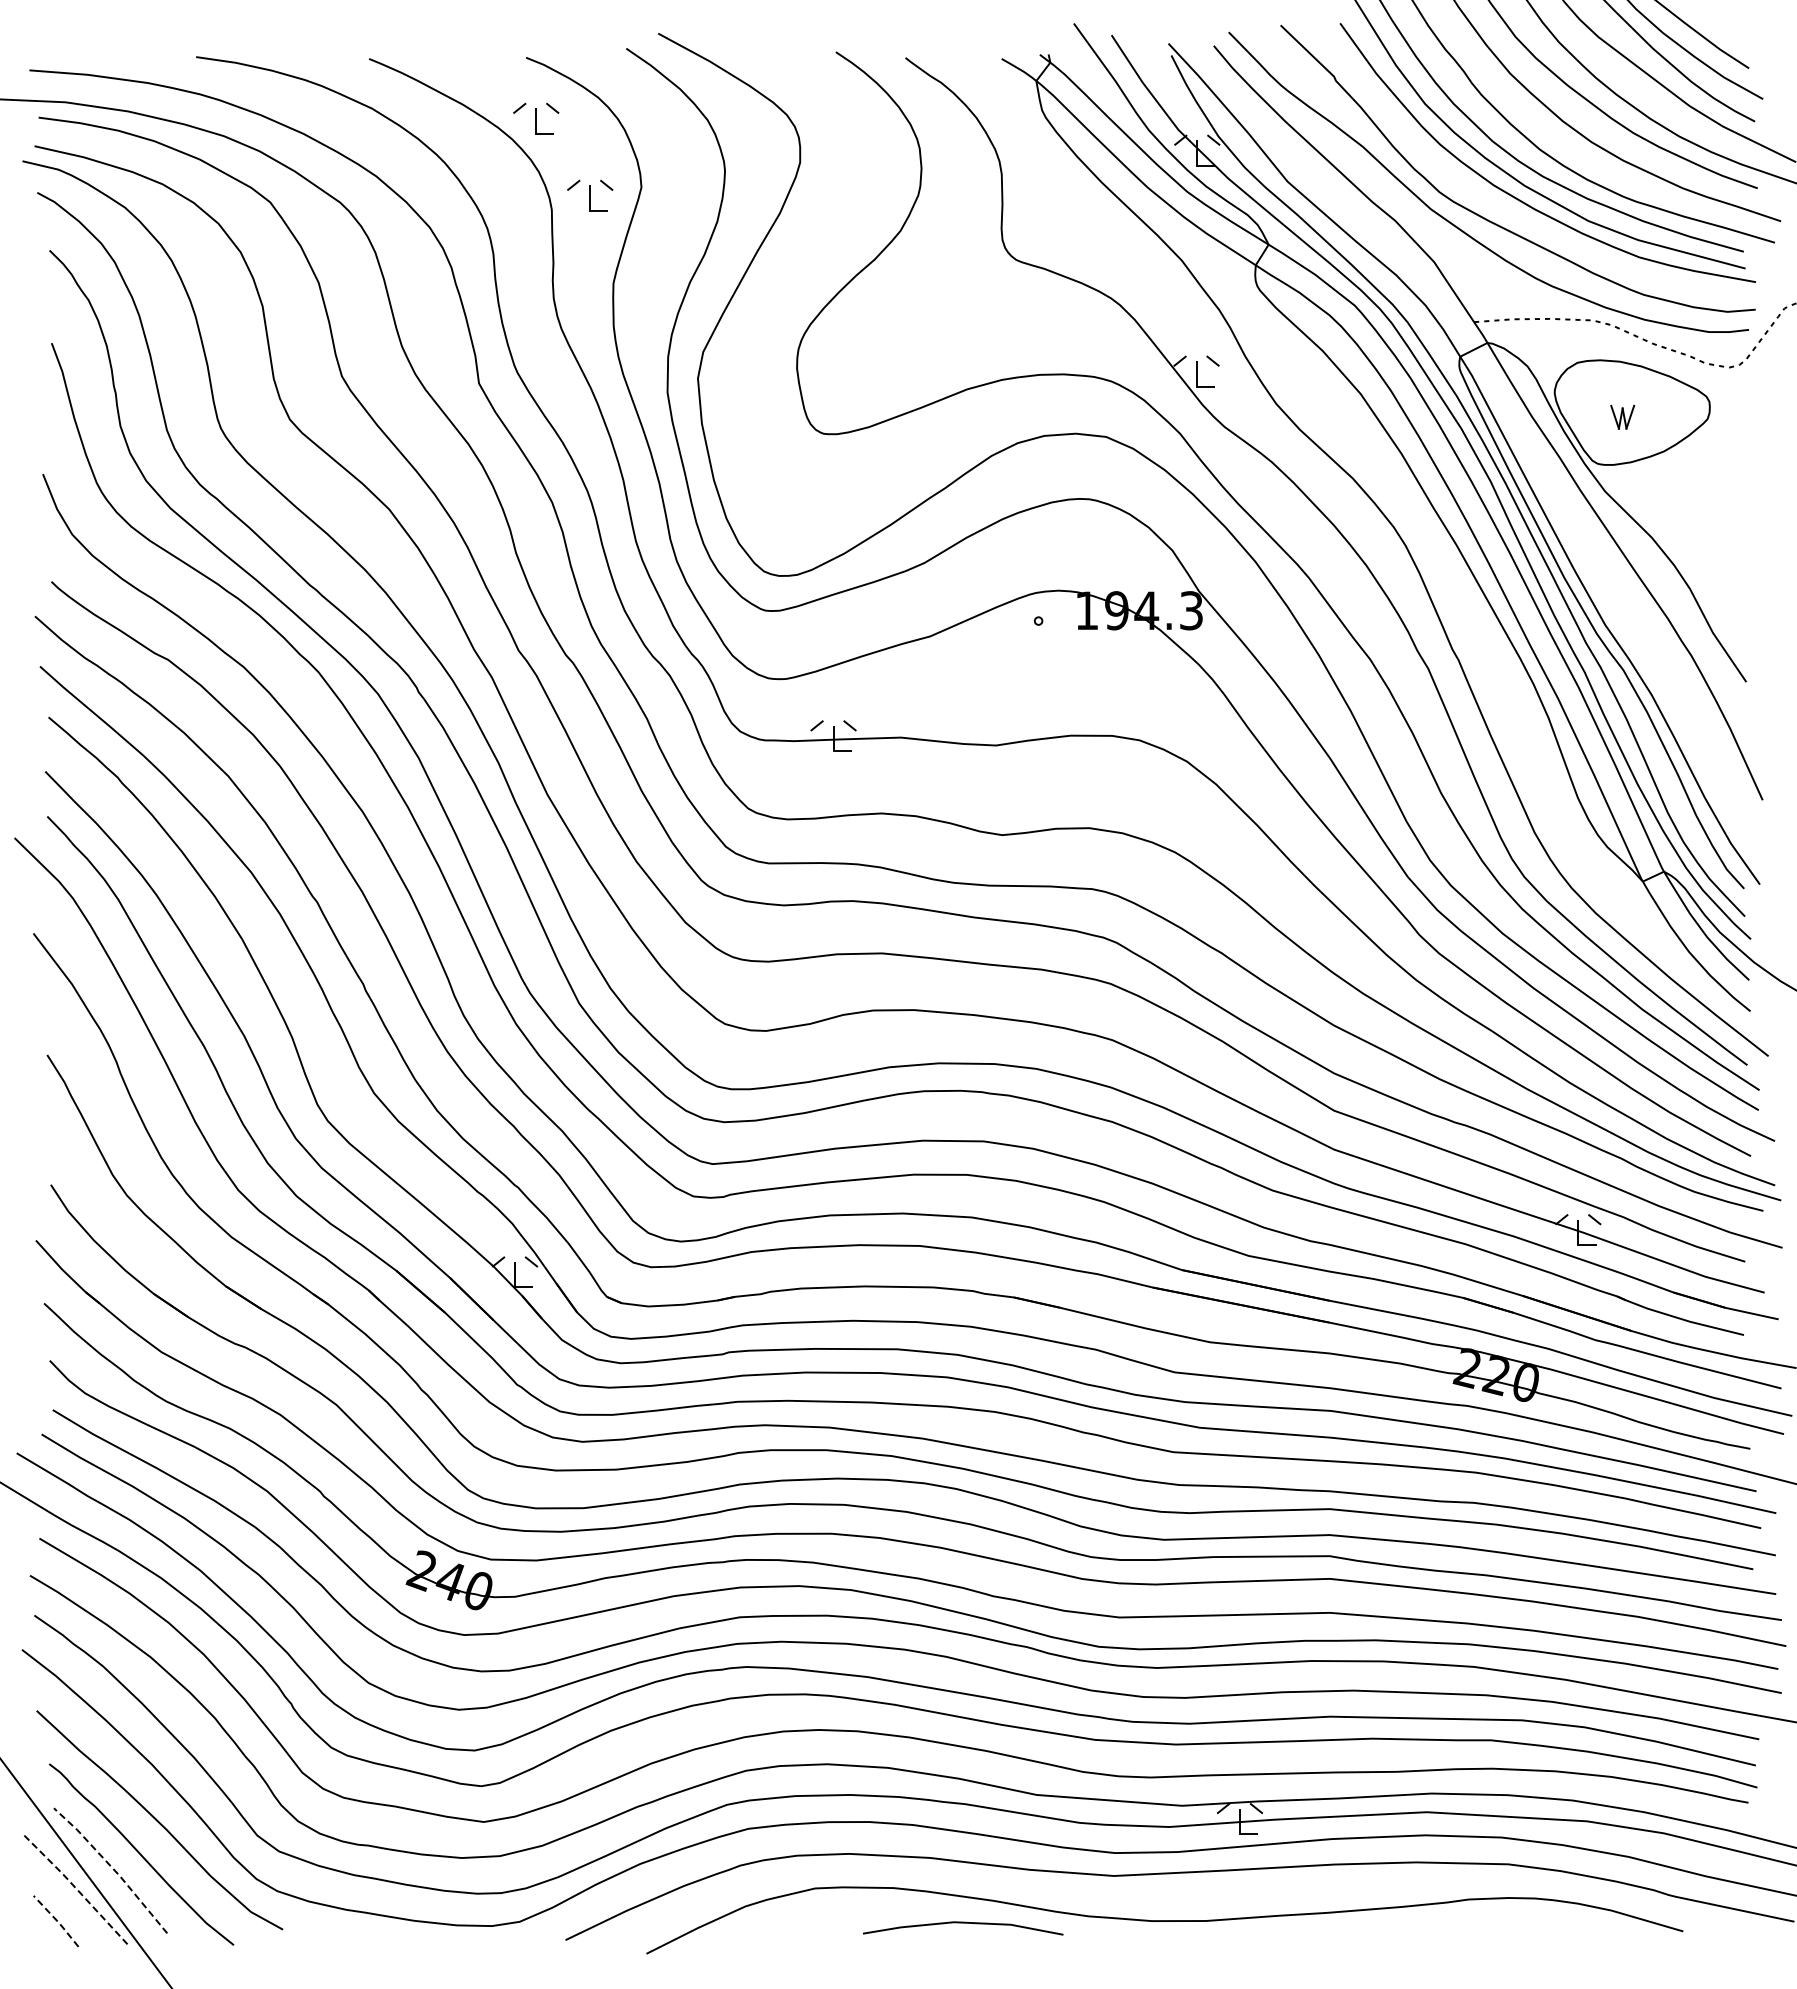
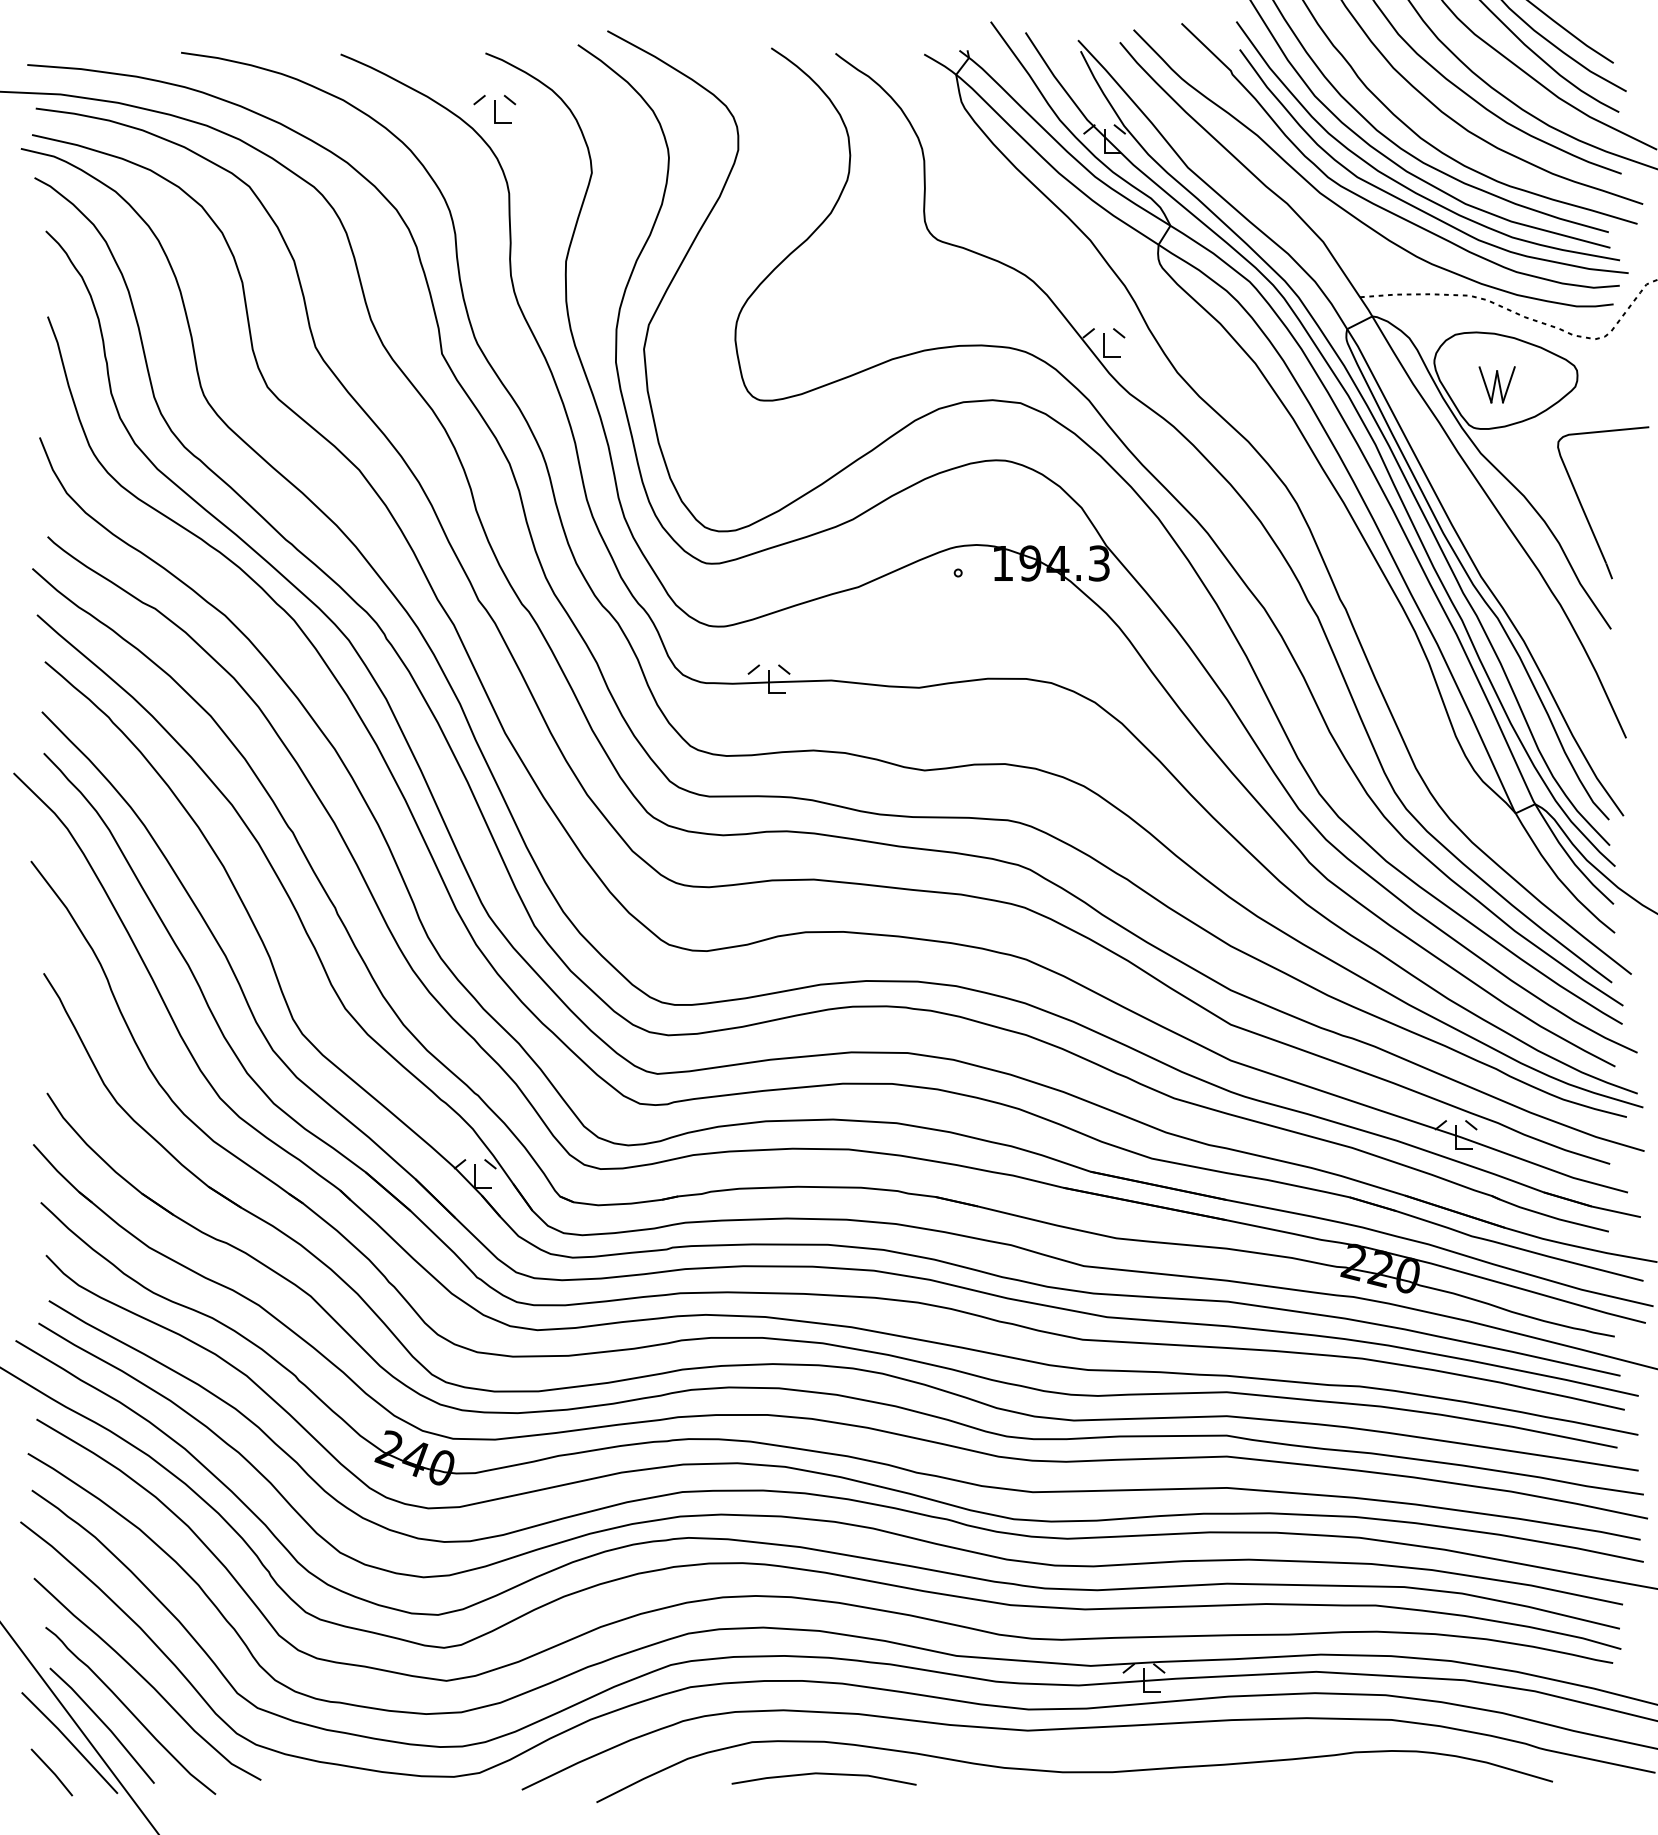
part: (590, 195) -> (544, 180), removed
curve: (1530, 221) -> (1412, 204), added
part: (1622, 417) -> (1496, 385), size x1.67
part: (1716, 550) -> (1583, 507), added
line: (112, 1867) -> (103, 1722), dashed -> solid
line: (75, 1887) -> (69, 1741), dashed -> solid
line: (57, 1921) -> (53, 1772), dashed -> solid
line: (963, 1923) -> (824, 1774), moved

